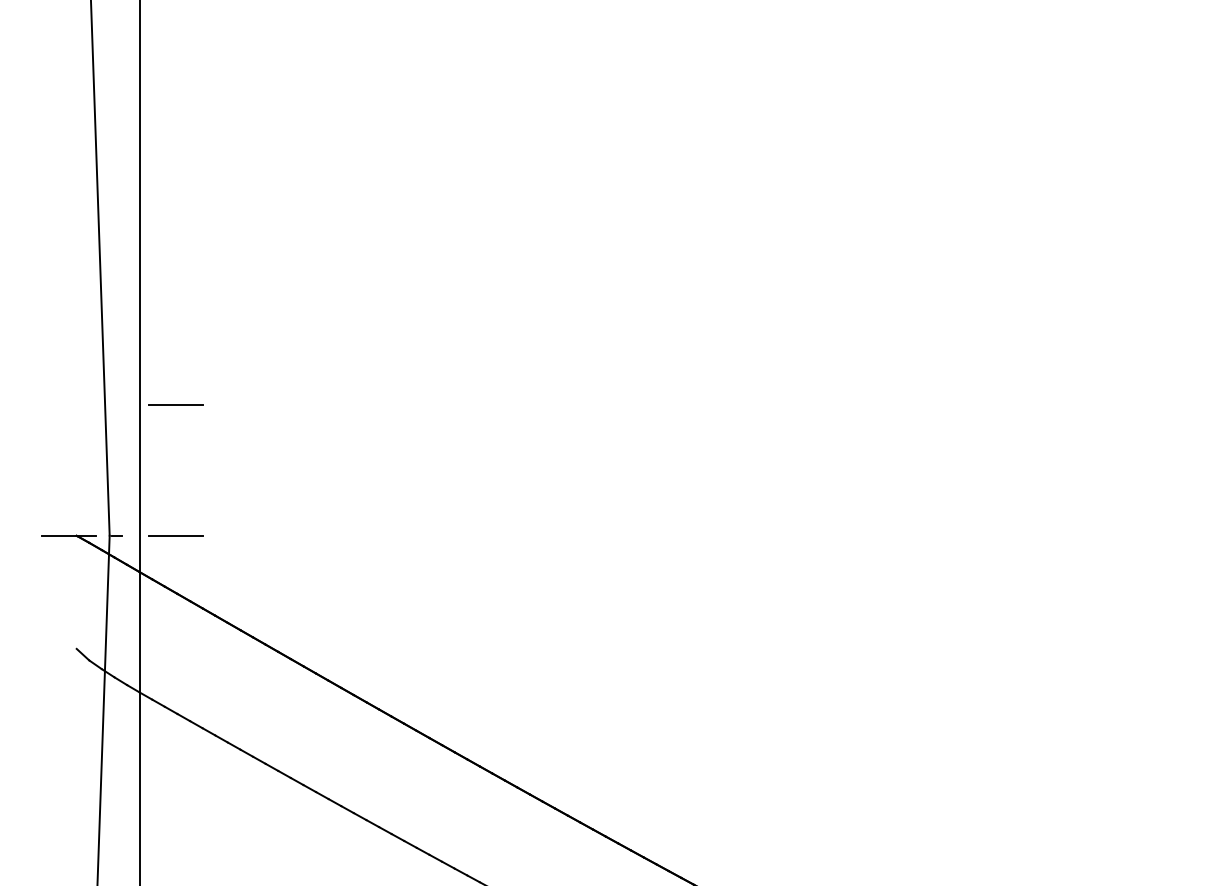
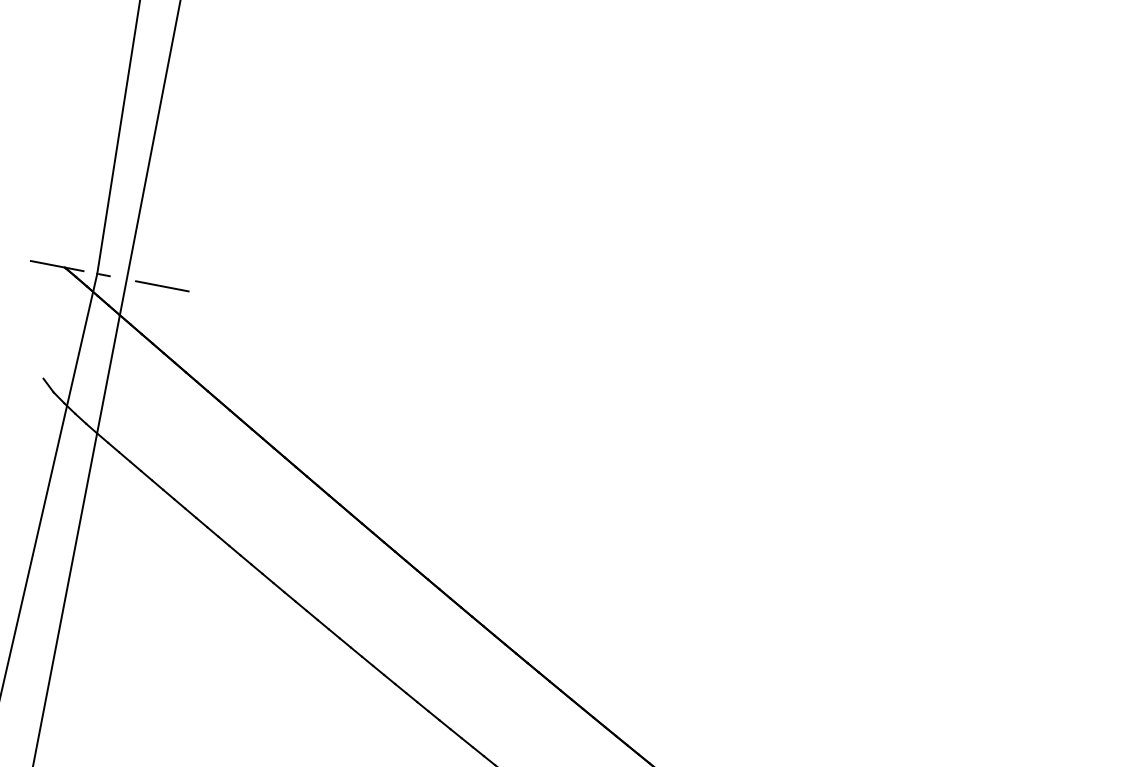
line: (175, 404) -> (186, 157), removed

